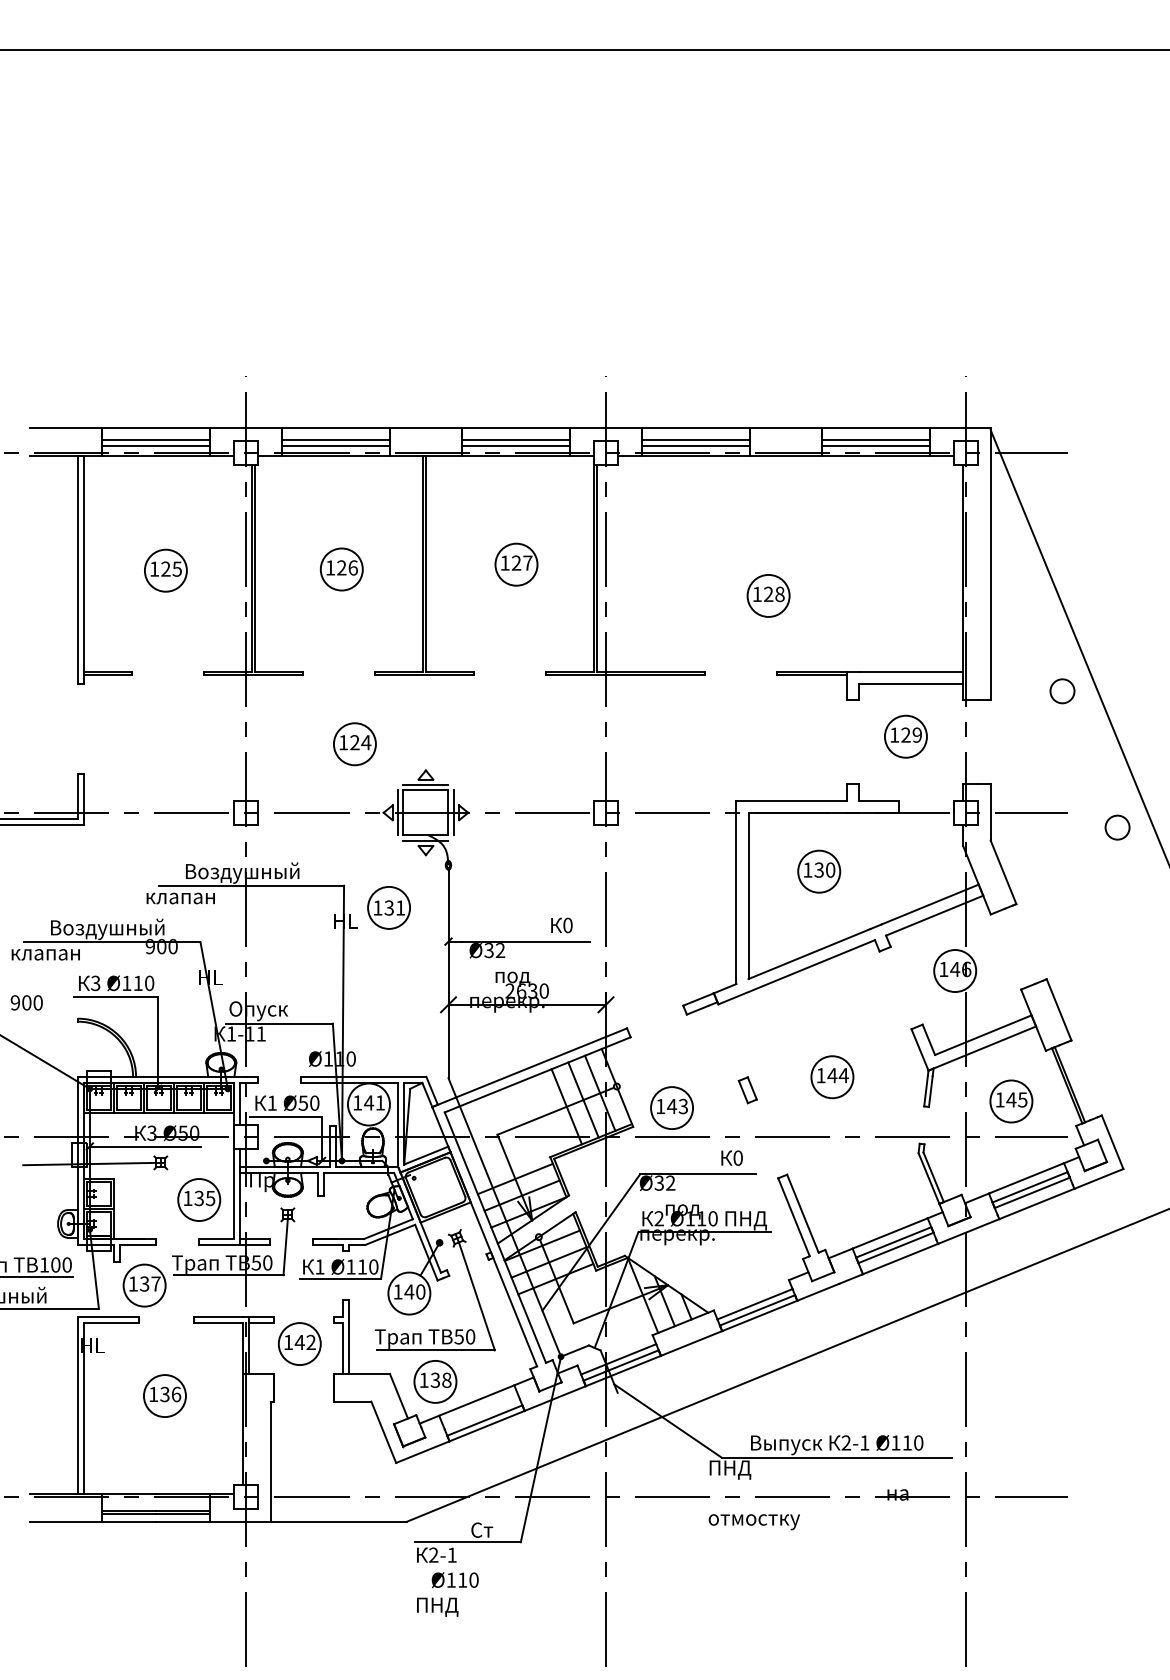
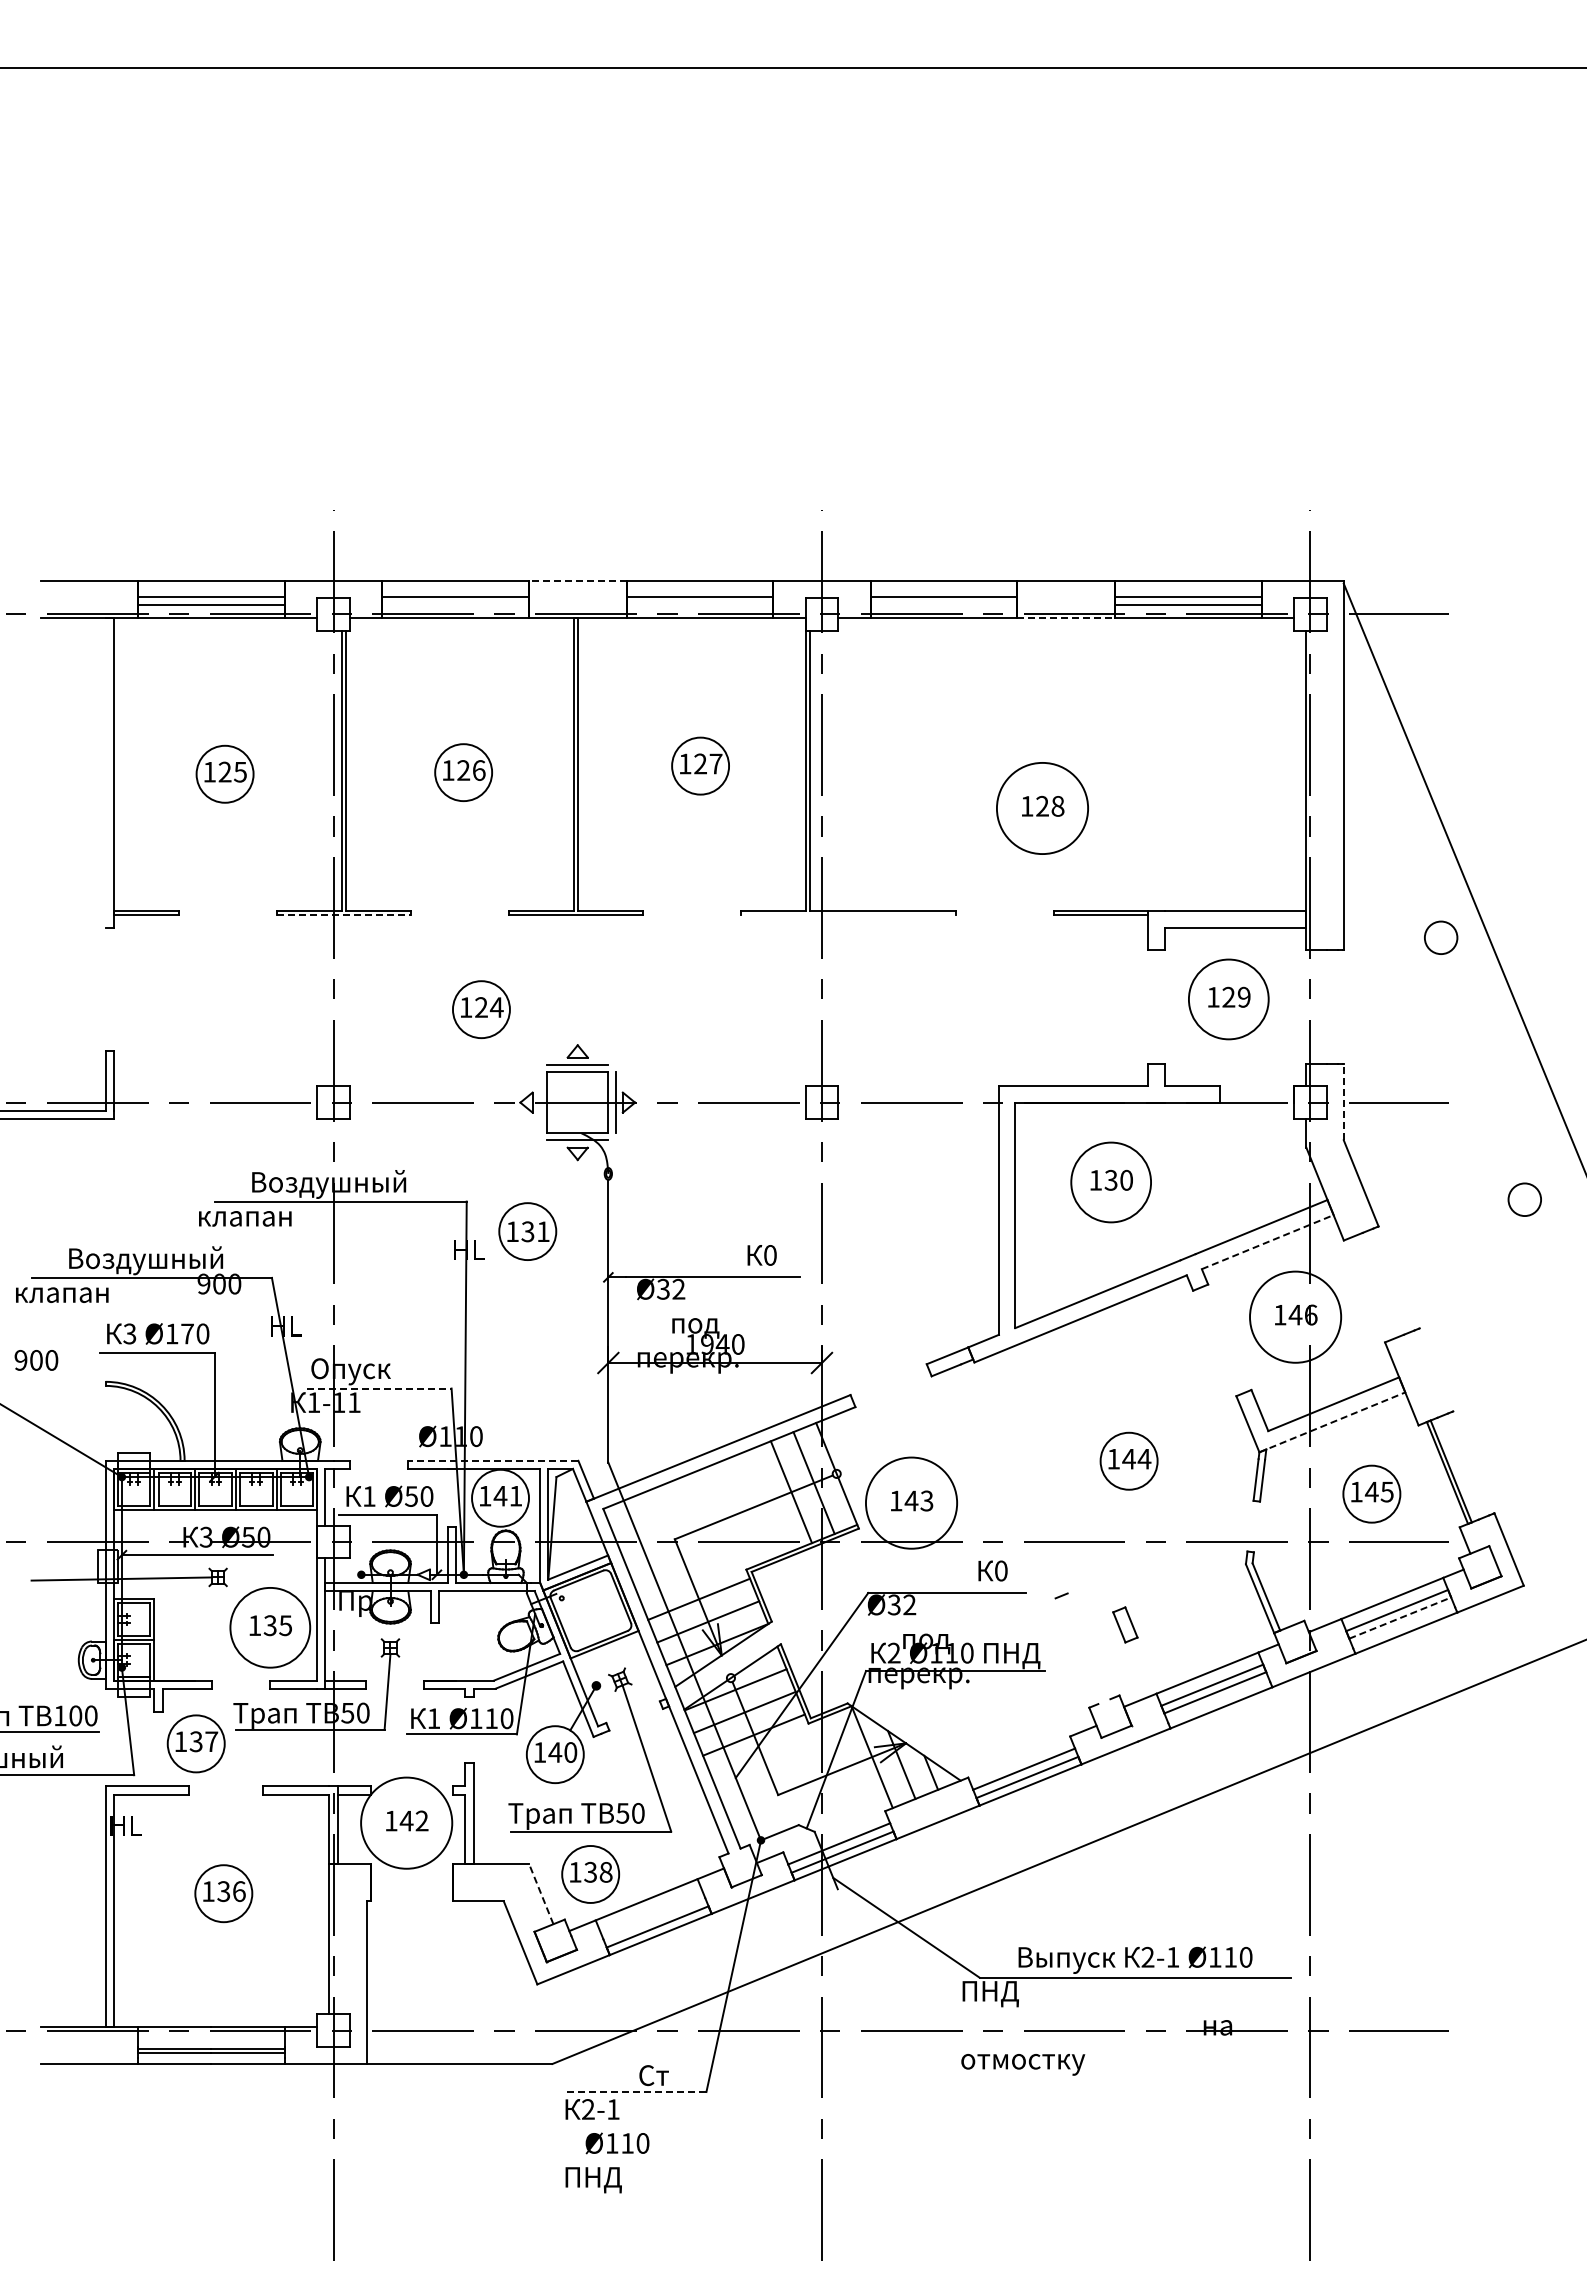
line: (425, 427) -> (577, 580), solid -> dashed
line: (335, 446) -> (455, 605), removed
line: (515, 446) -> (699, 605), removed
line: (695, 446) -> (943, 605), removed
line: (786, 455) -> (1066, 618), solid -> dashed
line: (77, 569) -> (105, 772), removed
circle: (768, 595) -> (1042, 808), size x1.6
line: (253, 674) -> (344, 915), solid -> dashed
line: (625, 674) -> (848, 915), removed
circle: (905, 736) -> (1228, 998), size x1.4
line: (990, 811) -> (1343, 1101), solid -> dashed
line: (397, 812) -> (539, 1102), removed
circle: (1117, 827) -> (1524, 1199), moved
circle: (818, 871) -> (1110, 1182), size x1.4
line: (935, 915) -> (1268, 1241), solid -> dashed
circle: (955, 970) -> (1295, 1316), size x1.6
text: (138, 983) -> (187, 1333), Ø110 -> Ø170
text: (521, 991) -> (707, 1344), 2630 -> 1940
line: (1059, 1009) -> (1436, 1369), removed
line: (279, 1023) -> (379, 1388), solid -> dashed
line: (982, 1048) -> (1332, 1422), solid -> dashed
line: (363, 1076) -> (492, 1460), solid -> dashed
part: (747, 1089) -> (1125, 1624), moved
line: (566, 1106) -> (768, 1501), removed
circle: (672, 1107) -> (911, 1502), size x1.6
line: (1032, 1193) -> (1400, 1618), solid -> dashed
circle: (198, 1199) -> (269, 1627), size x1.4
line: (802, 1213) -> (1088, 1646), removed
line: (793, 1217) -> (1076, 1651), removed
circle: (299, 1343) -> (406, 1822), size x1.6
line: (399, 1395) -> (541, 1893), solid -> dashed
line: (467, 1541) -> (634, 2091), solid -> dashed

